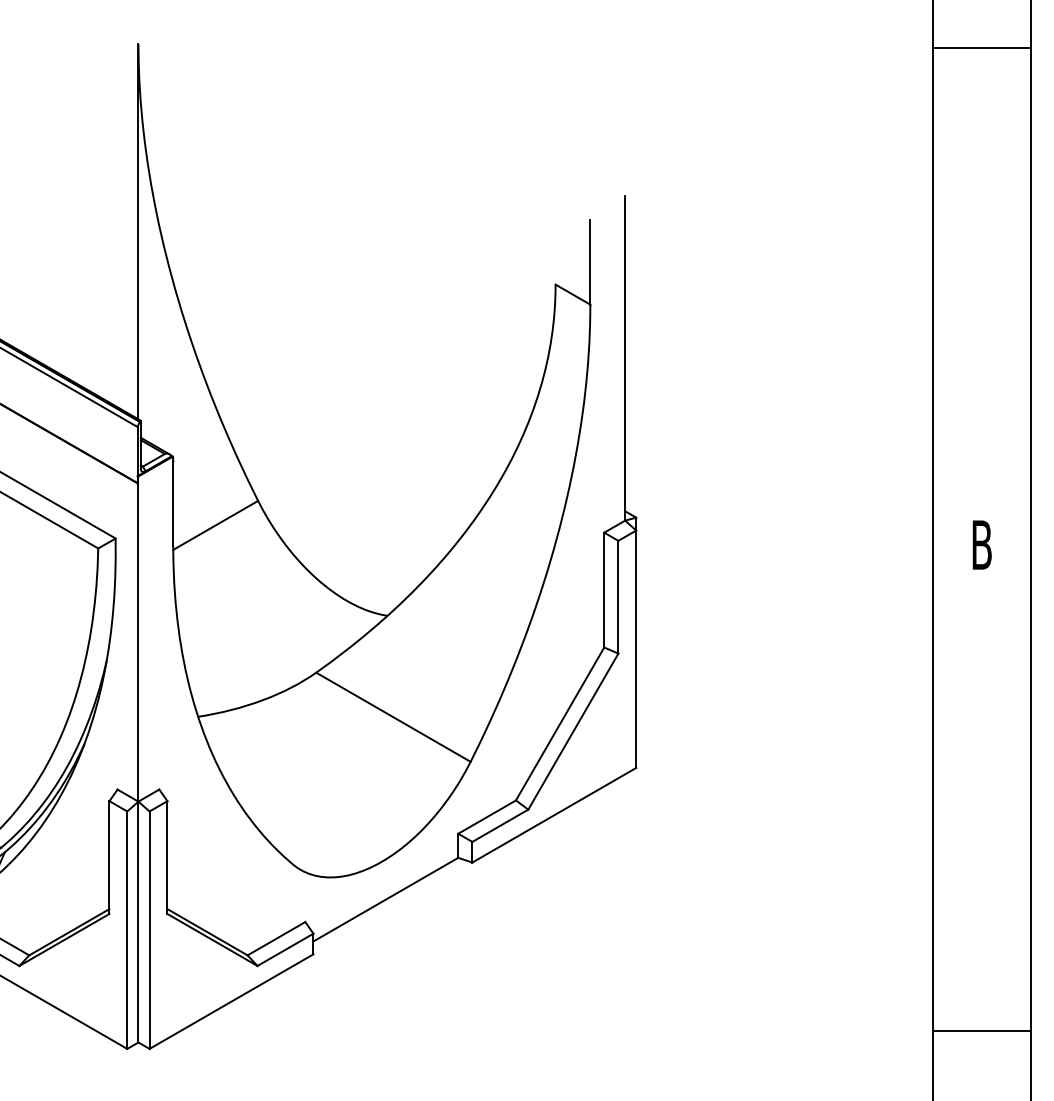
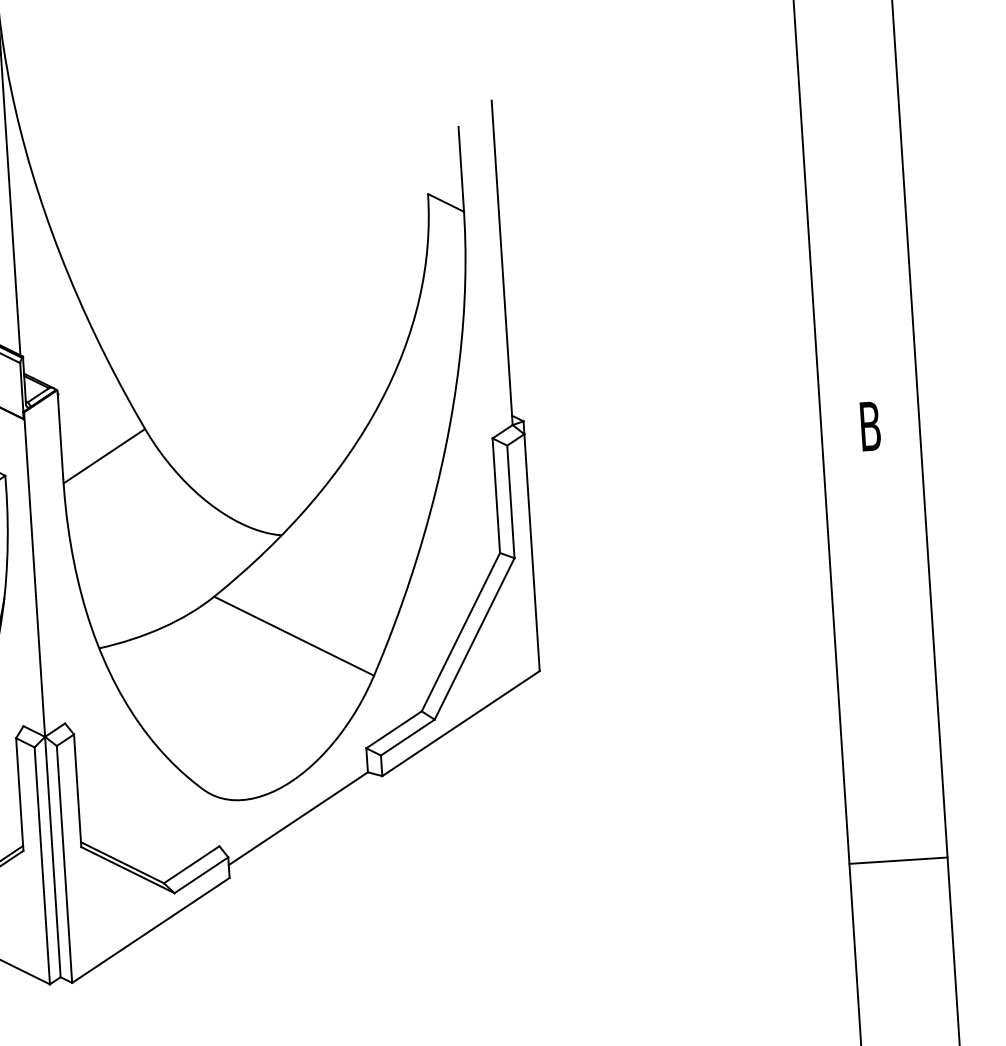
line: (981, 1031) -> (897, 860), moved

